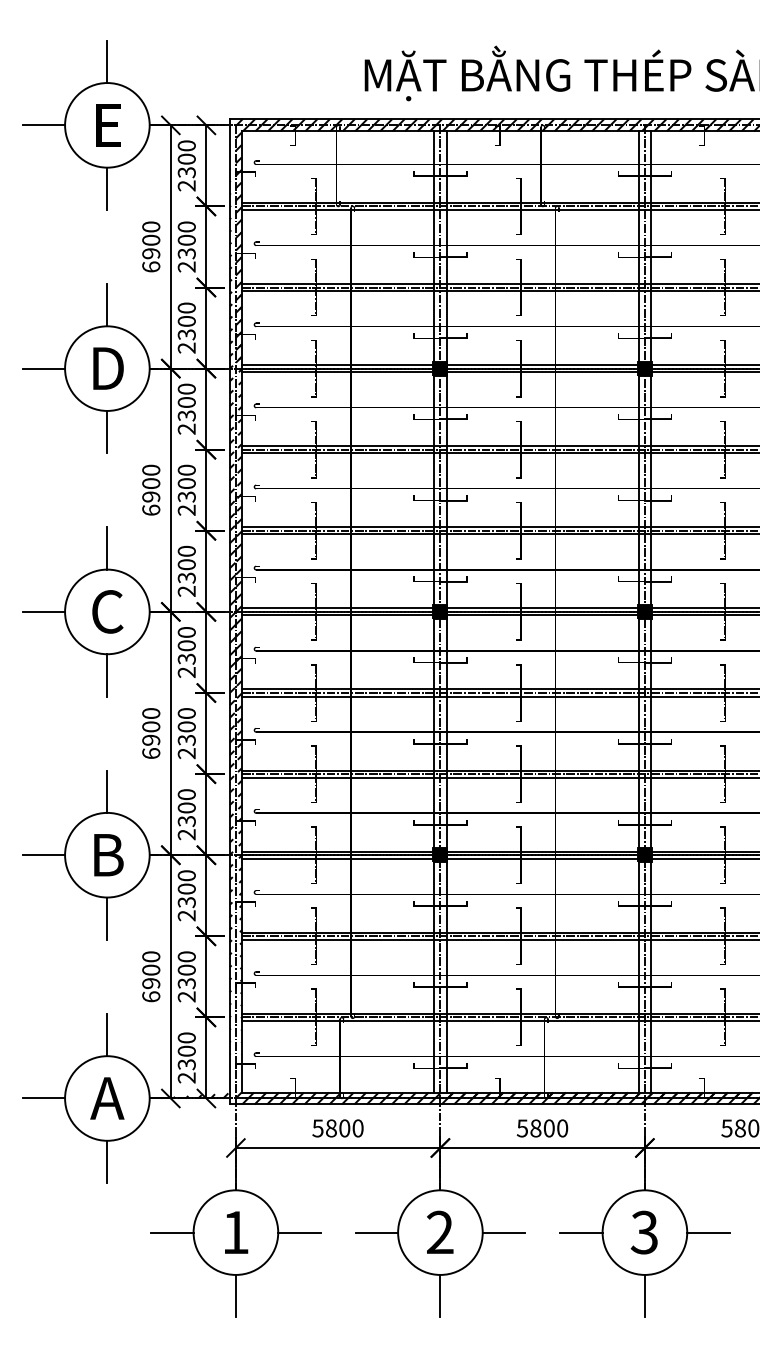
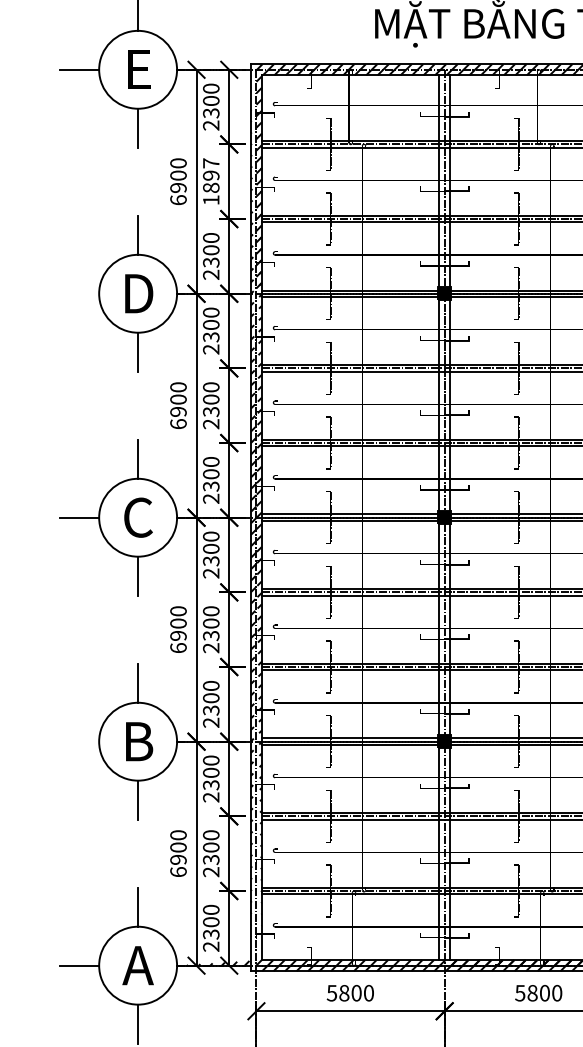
text: (186, 246) -> (210, 181), 2300 -> 1897
line: (43, 368) -> (79, 293), removed
line: (43, 855) -> (79, 741), removed

